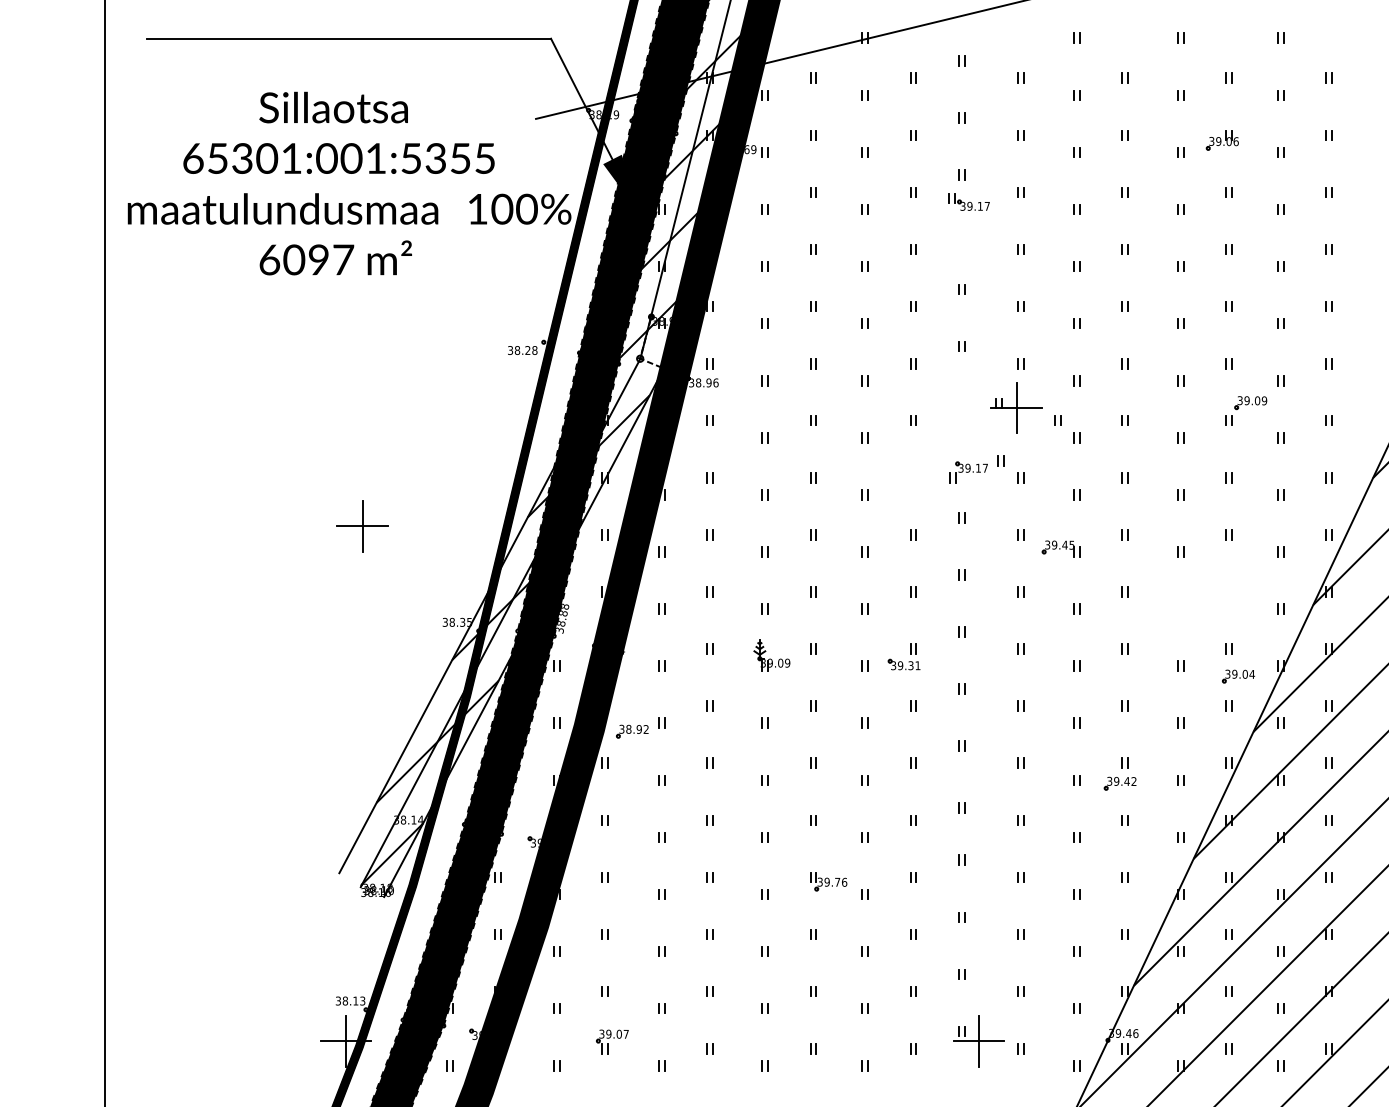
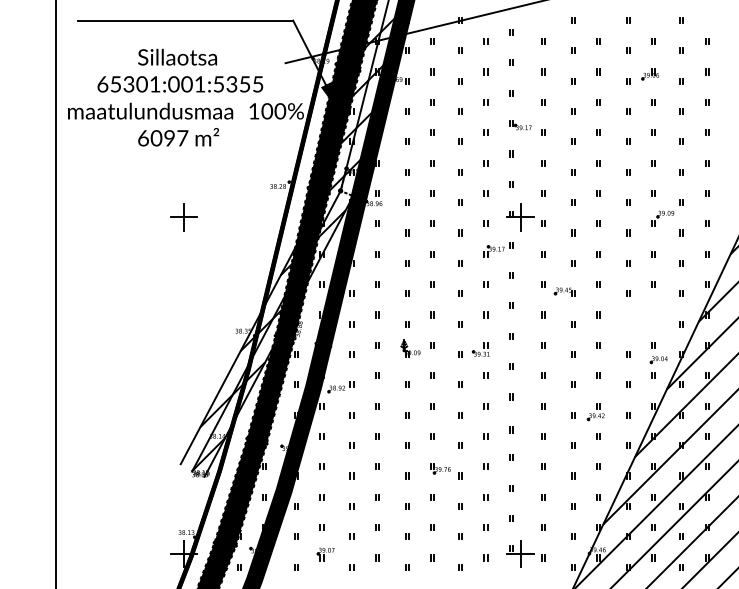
part: (968, 202) -> (520, 125), moved
part: (1025, 408) -> (525, 217), moved
part: (976, 468) -> (498, 249), moved
part: (361, 527) -> (183, 217), moved

